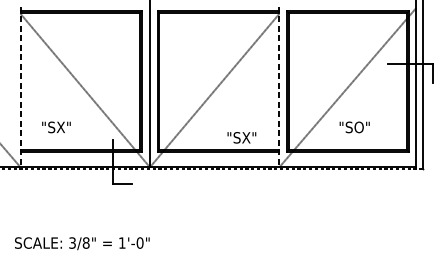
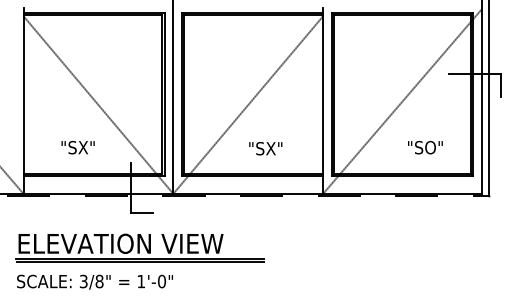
line: (20, 87) -> (23, 101), dashed -> solid
line: (279, 87) -> (323, 101), dashed -> solid
text: (55, 127) -> (77, 147), moved
text: (354, 127) -> (425, 147), moved
text: (241, 137) -> (265, 148), moved
part: (120, 213) -> (139, 247), added

